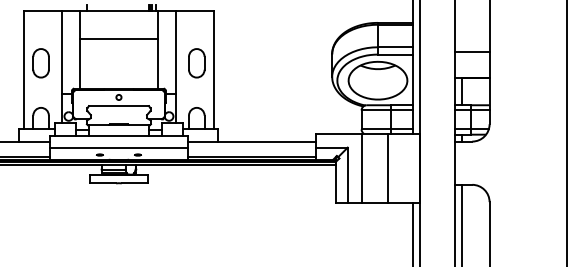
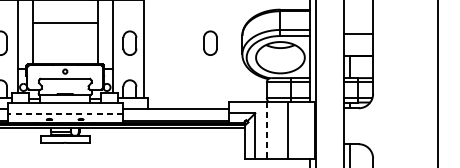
part: (293, 63) -> (210, 43), added
line: (118, 148) -> (64, 114), solid -> dashed
line: (361, 168) -> (266, 130), solid -> dashed

